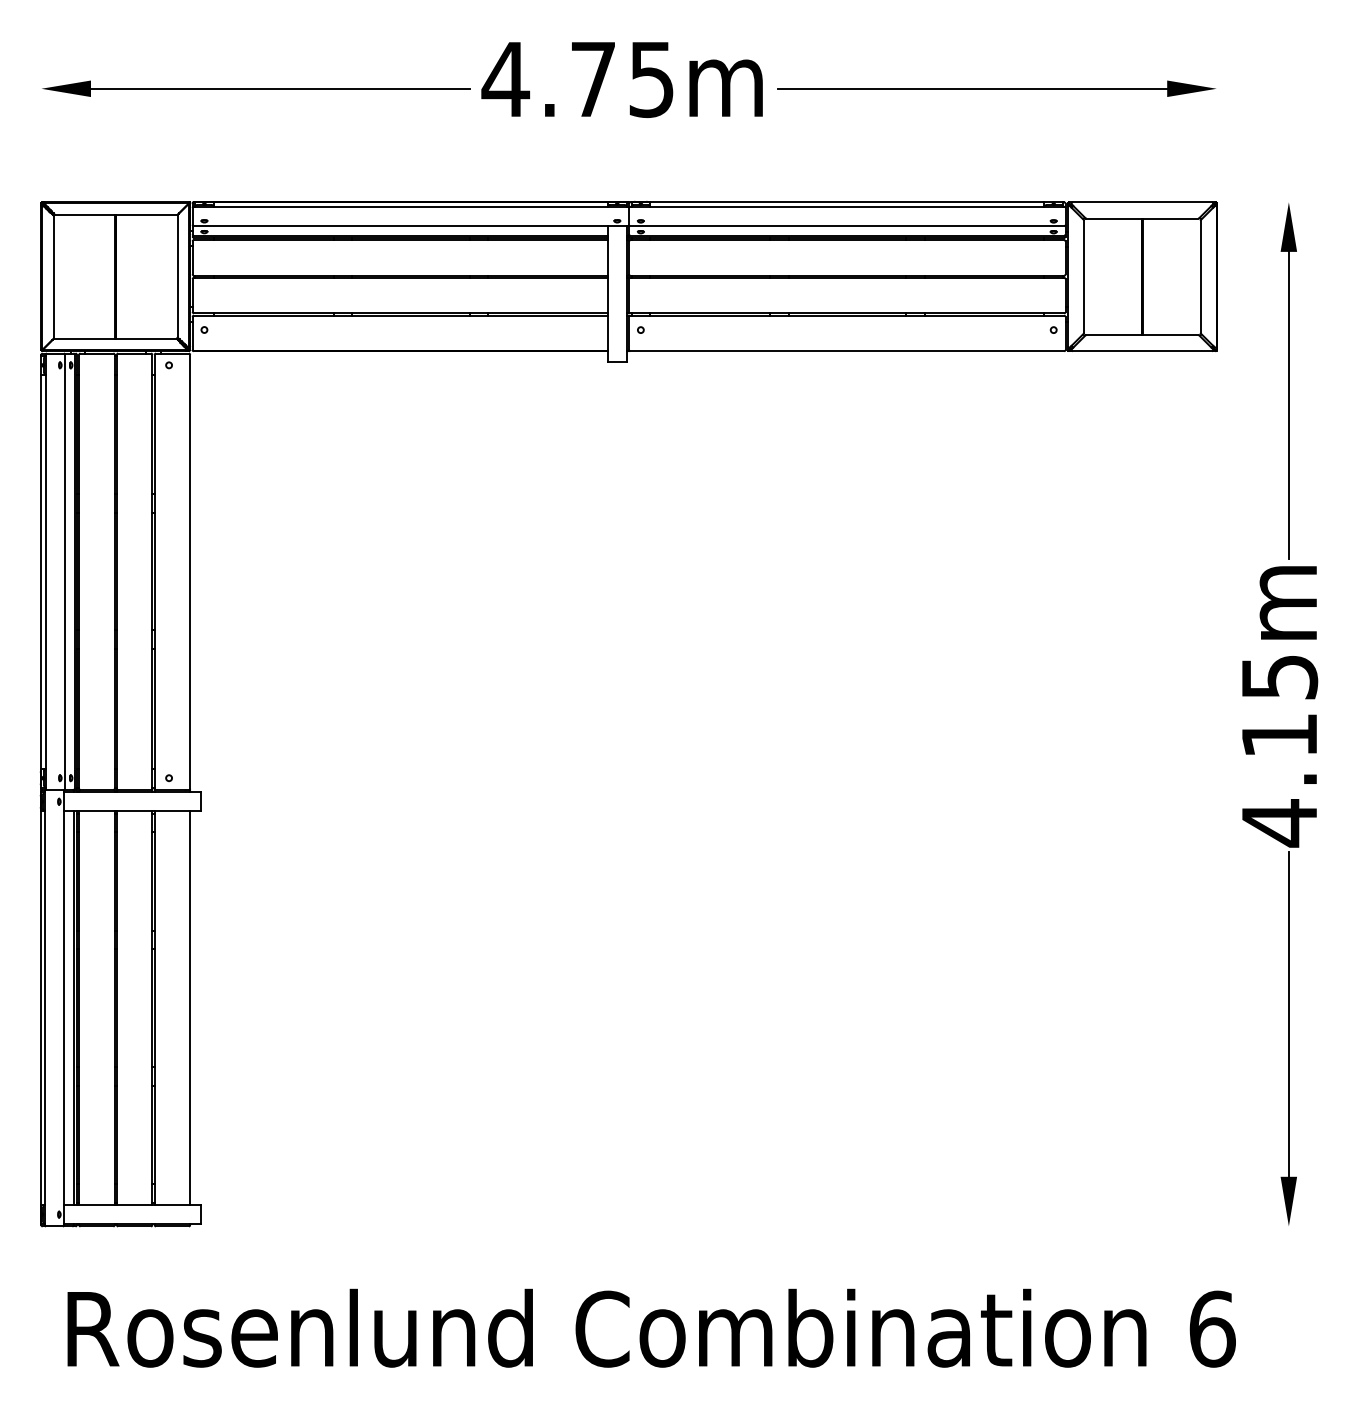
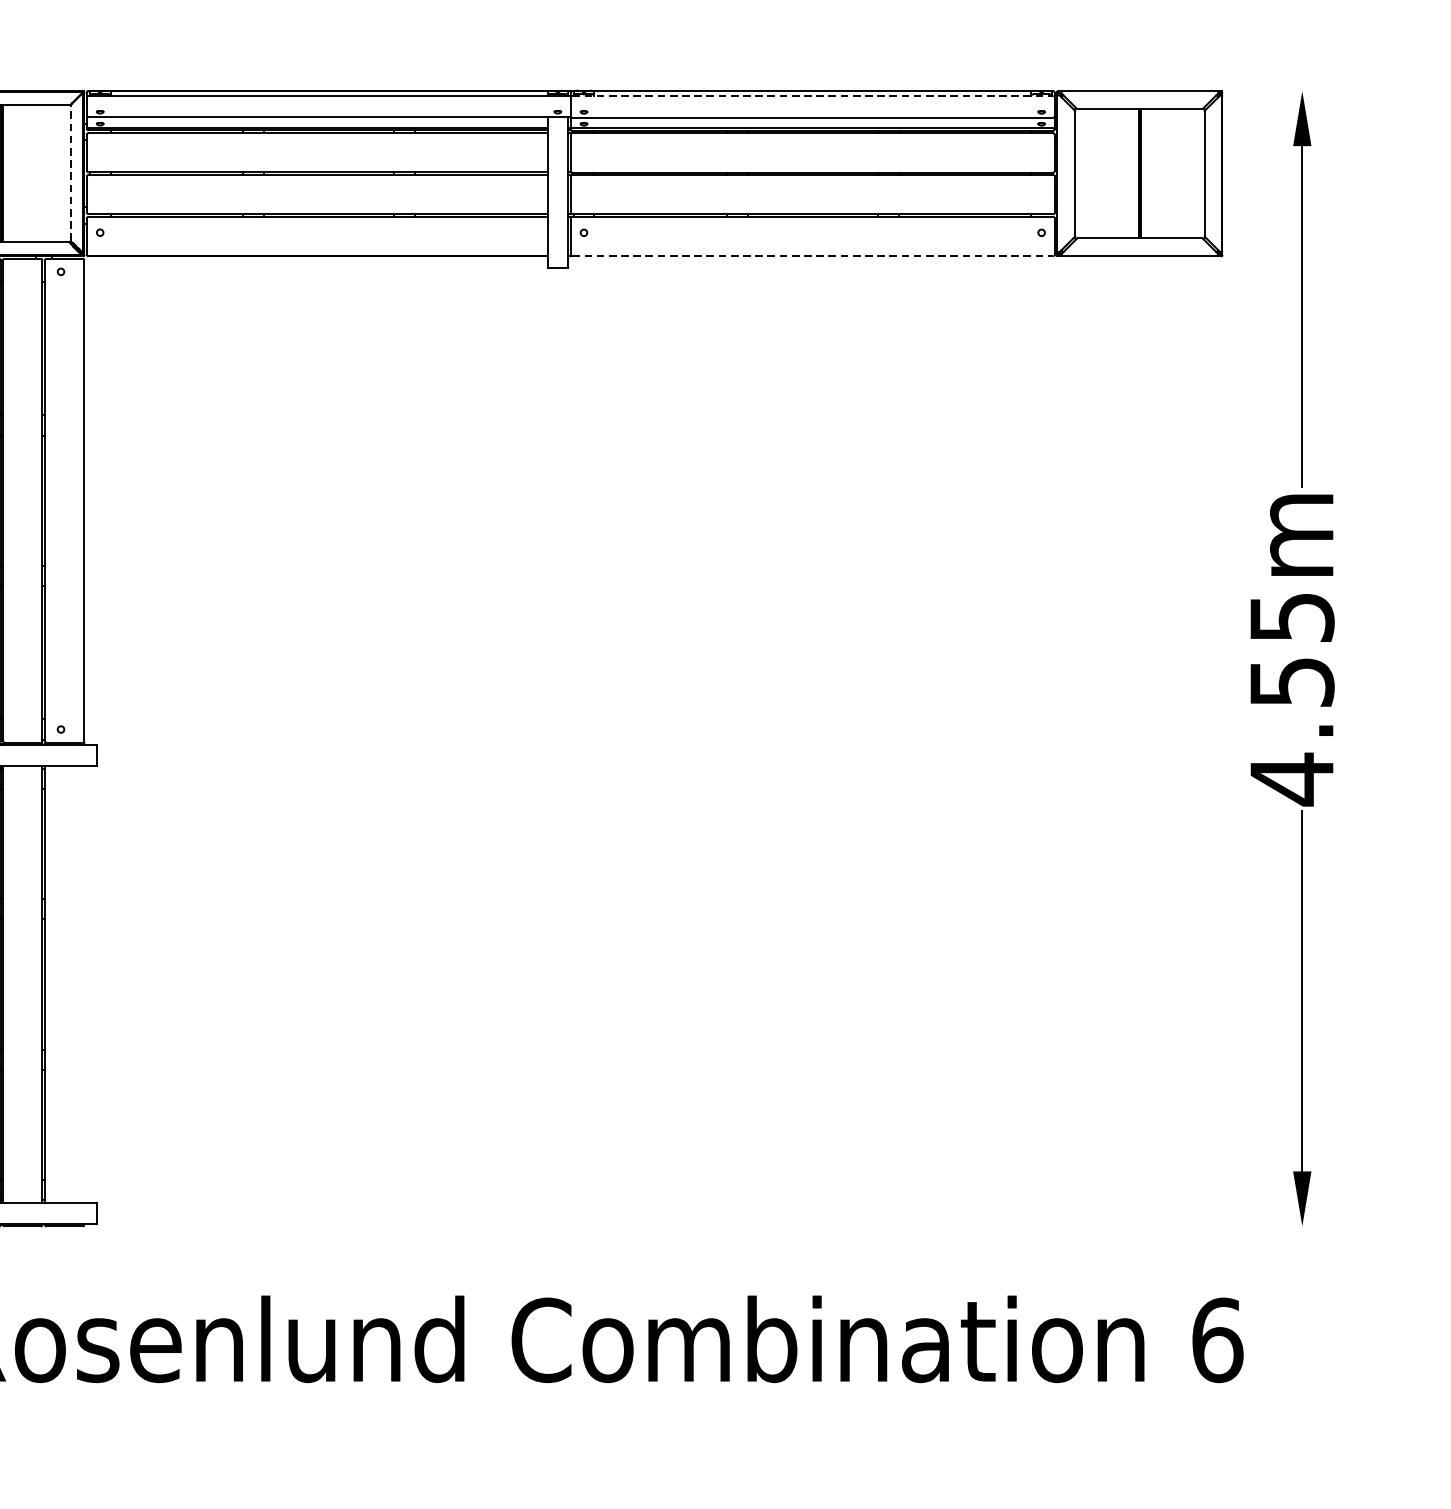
line: (847, 206) -> (813, 95), solid -> dashed
line: (177, 275) -> (70, 172), solid -> dashed
line: (847, 351) -> (813, 256), solid -> dashed
text: (1280, 735) -> (1293, 682), 4.15m -> 4.55m
line: (190, 1008) -> (84, 984), removed

